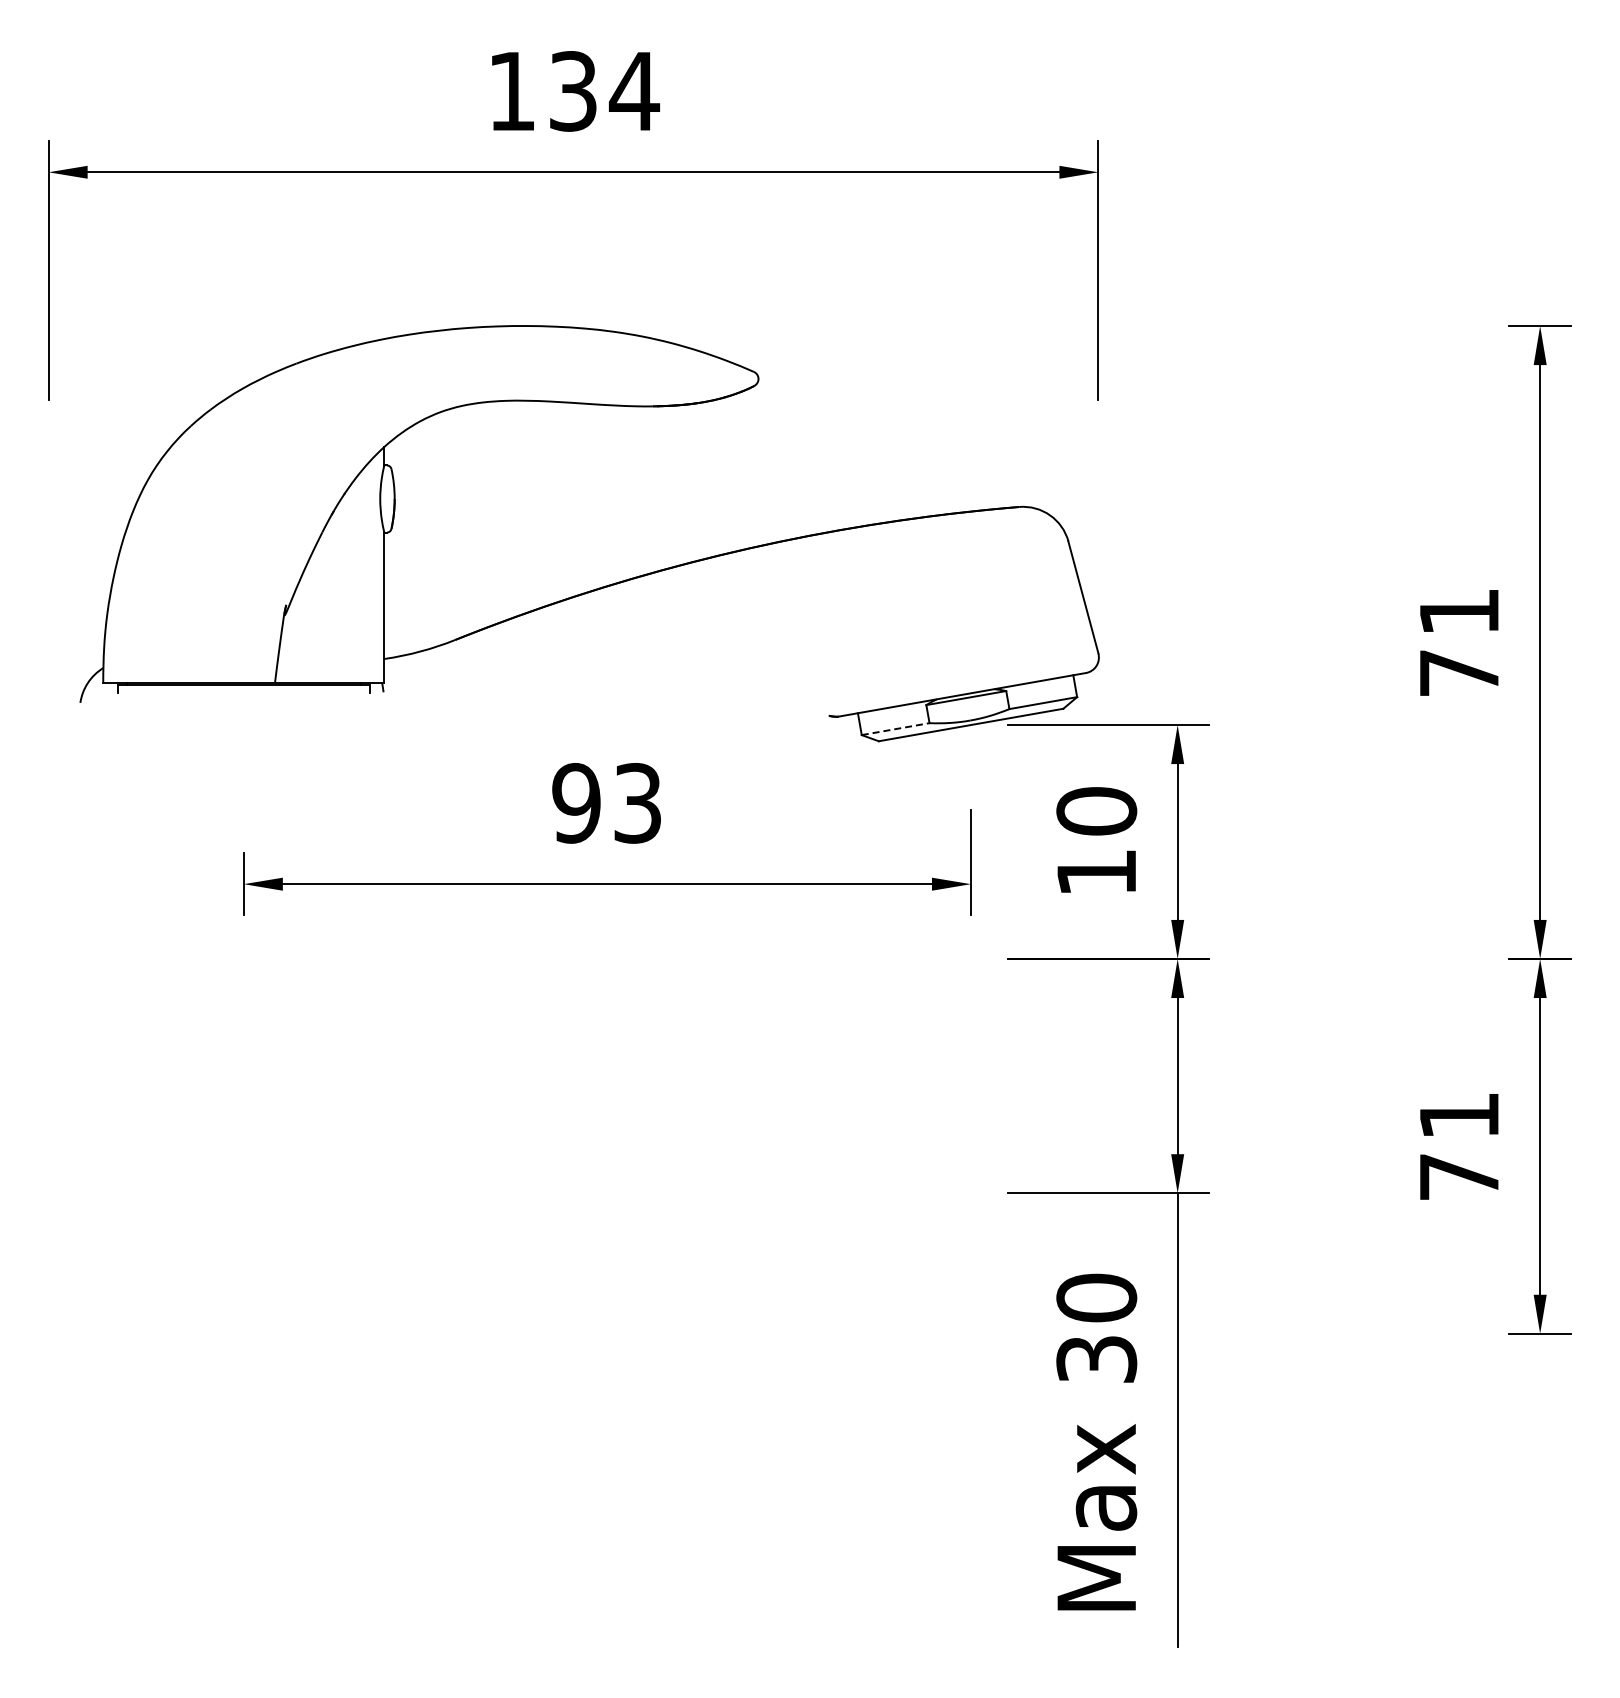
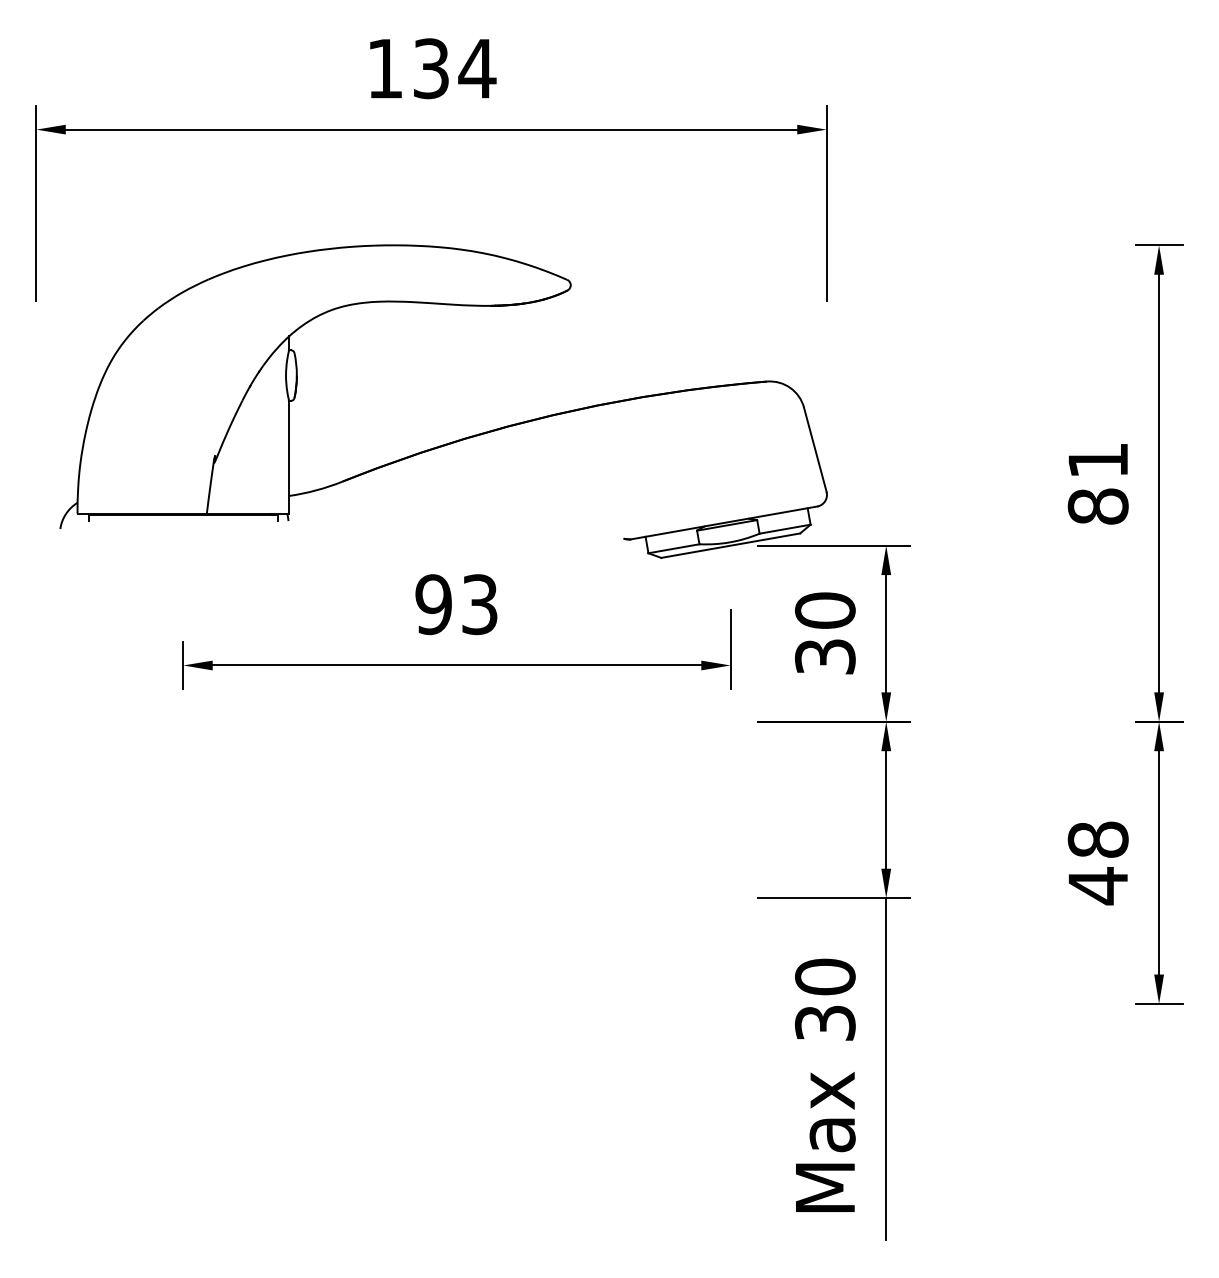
text: (1458, 673) -> (1097, 506), 71 -> 81
line: (896, 729) -> (674, 549), dashed -> solid
text: (1096, 872) -> (825, 656), 10 -> 30
text: (1458, 1146) -> (1097, 862), 71 -> 48

